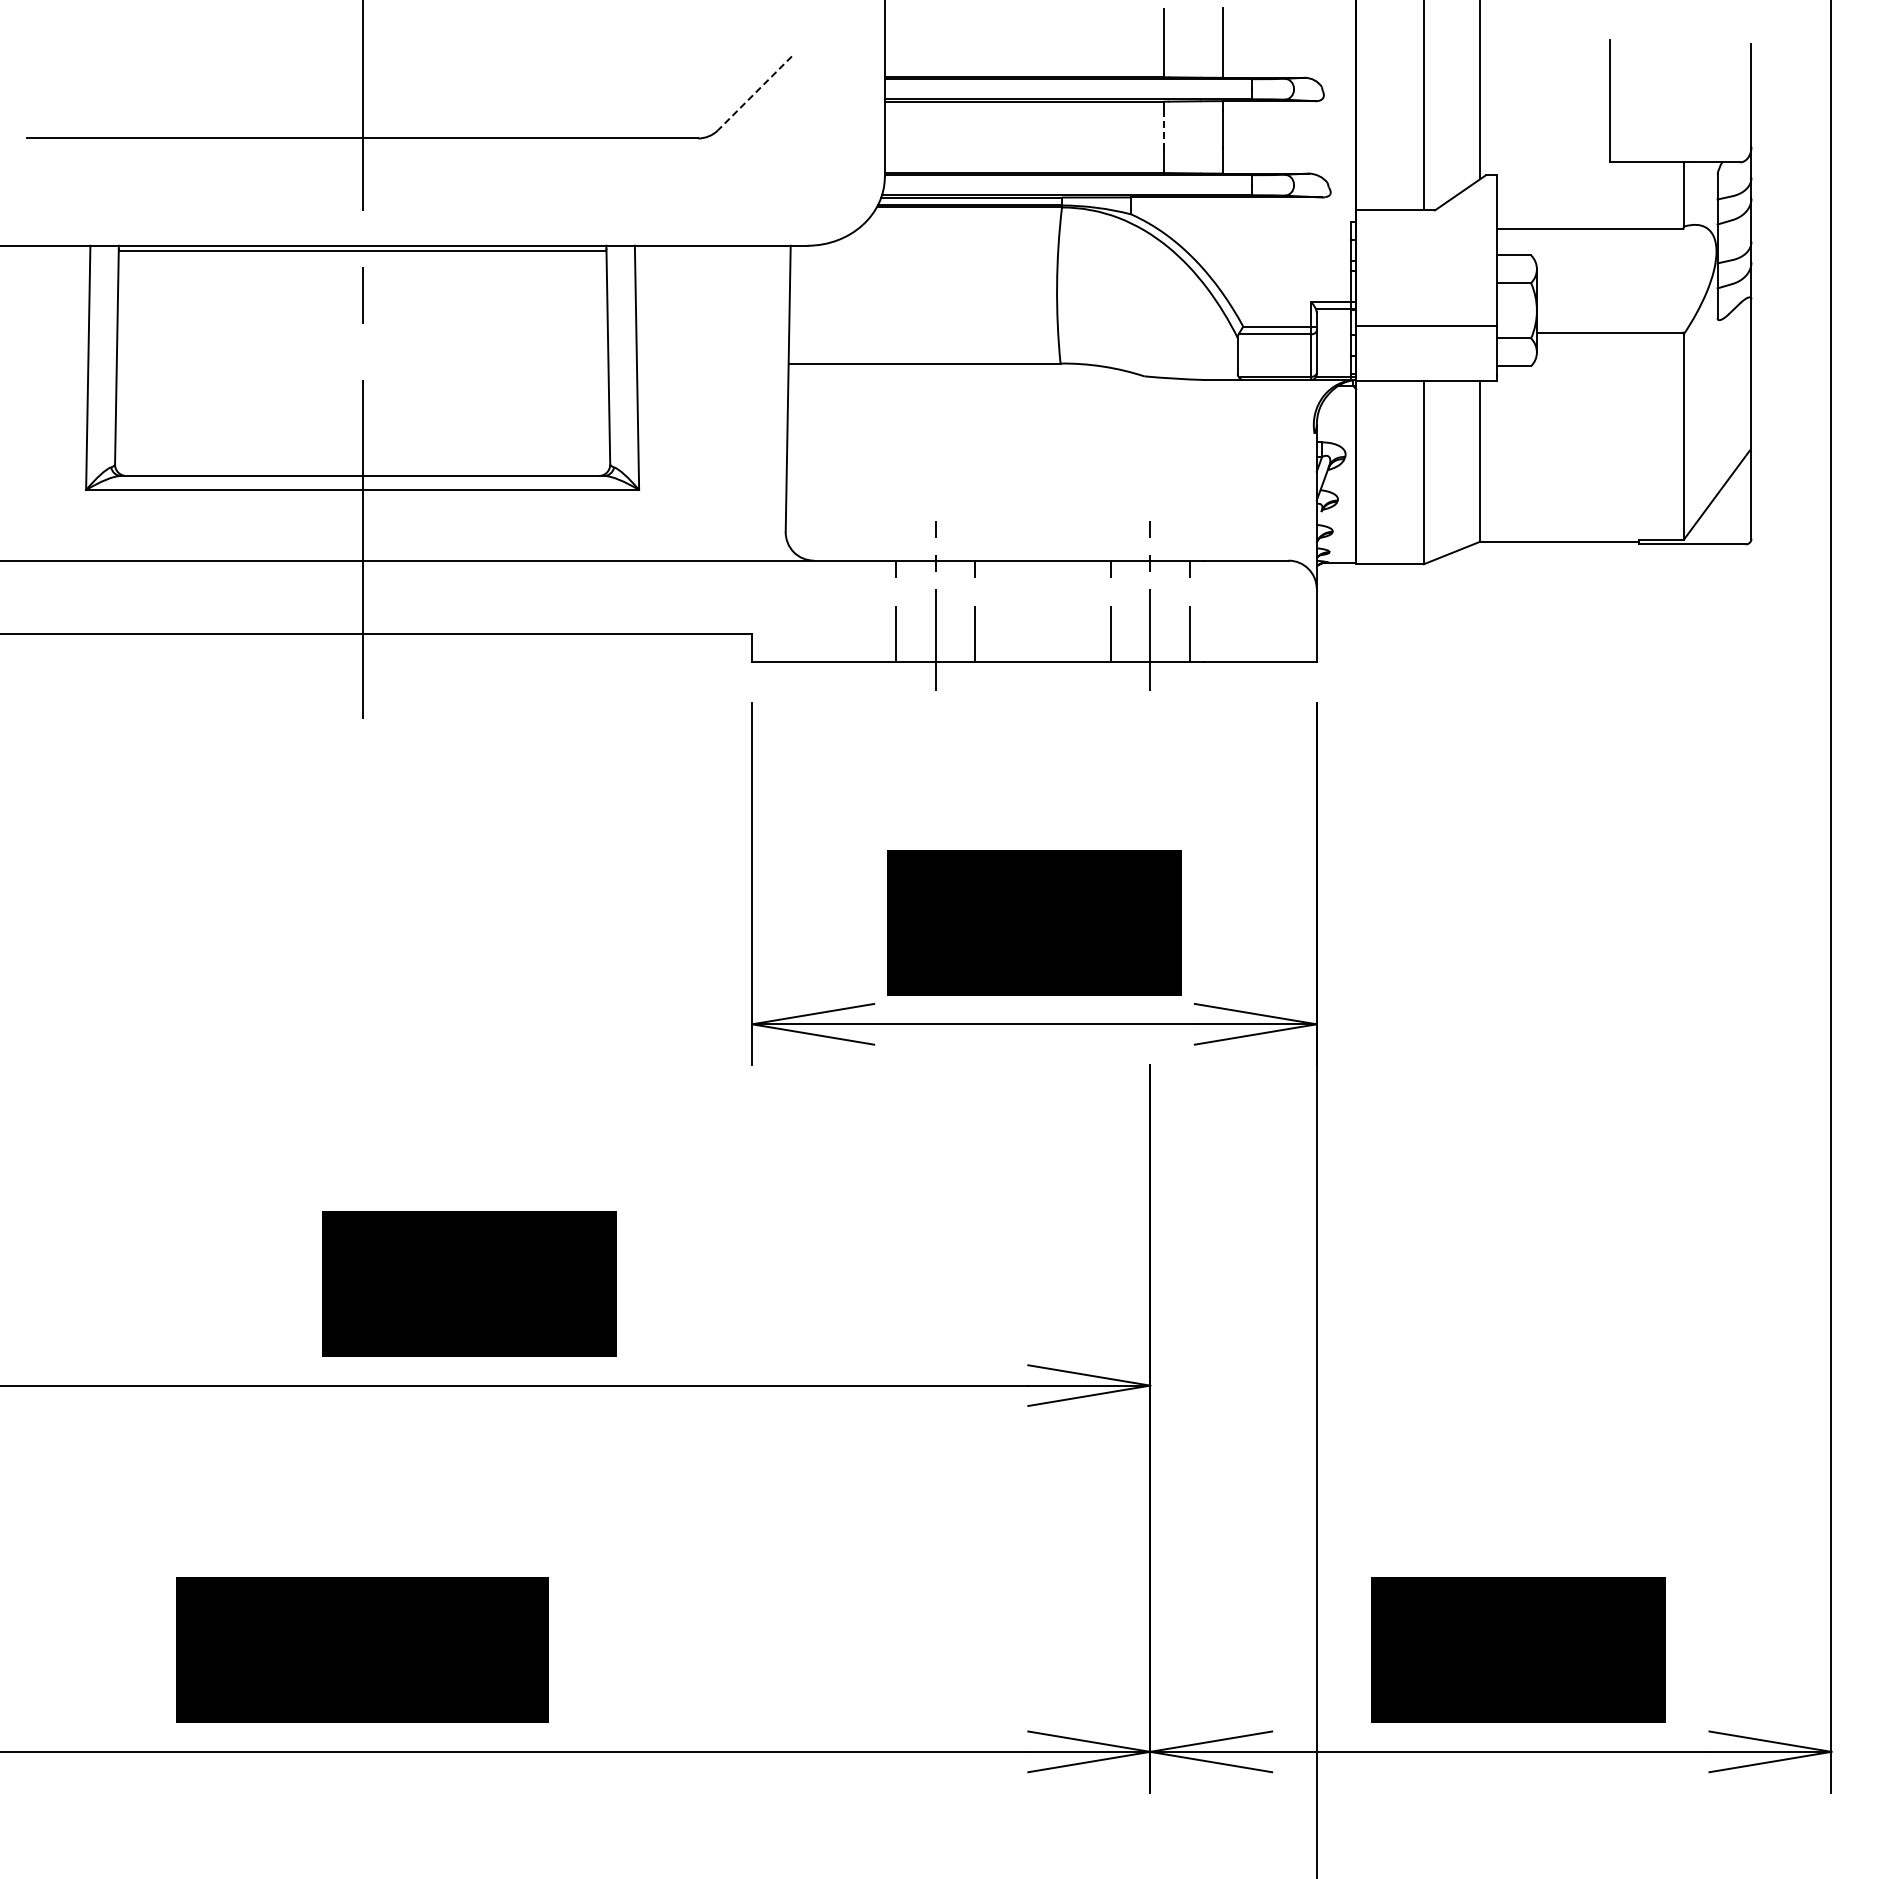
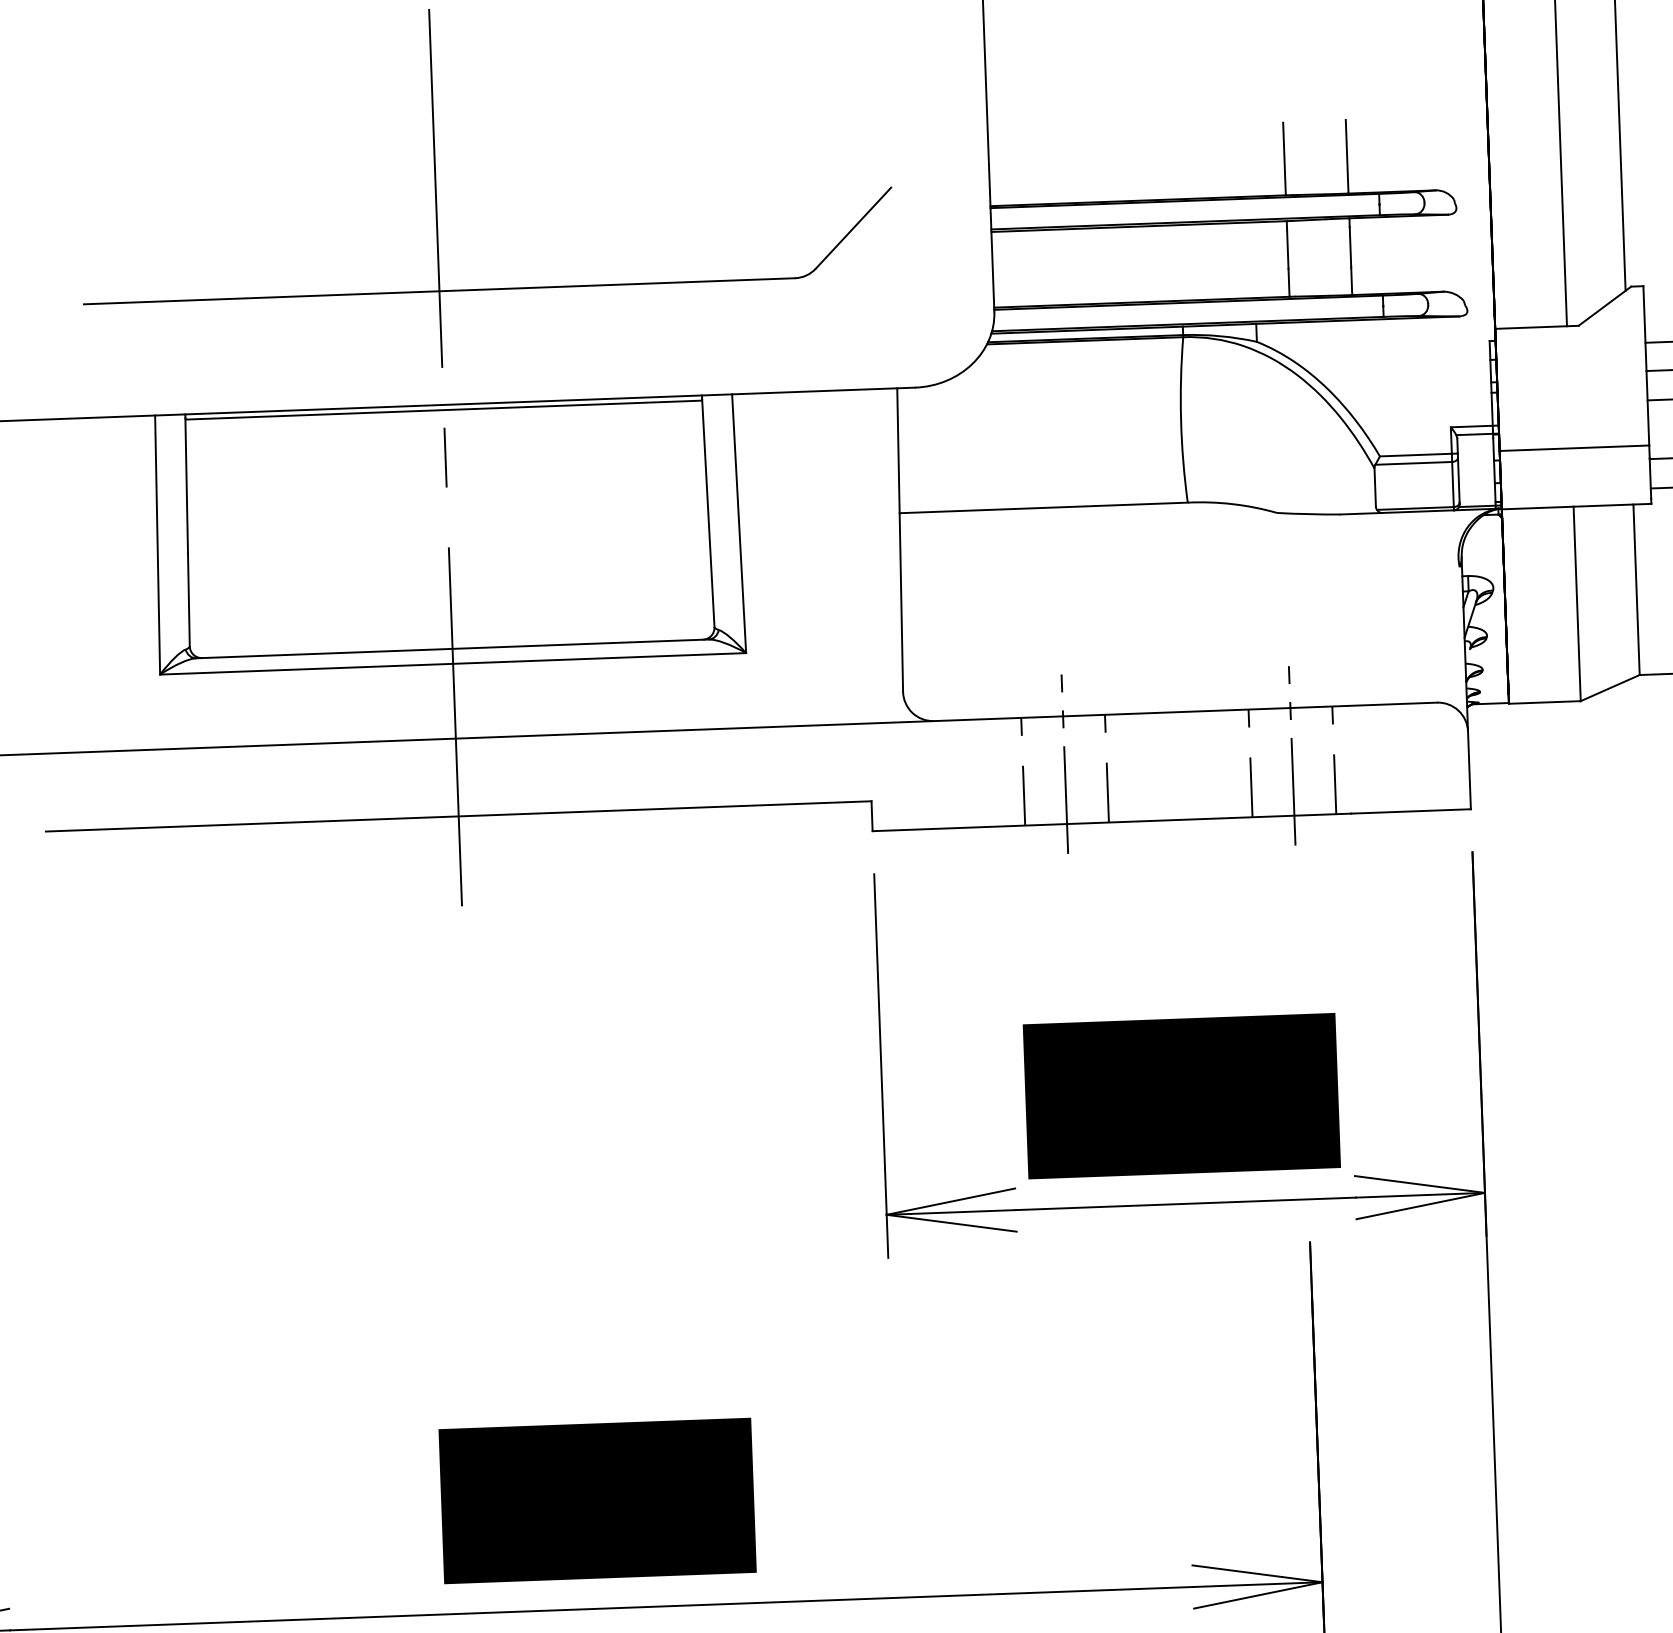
line: (754, 93) -> (852, 228), dashed -> solid
line: (1163, 128) -> (1287, 249), dashed -> solid

